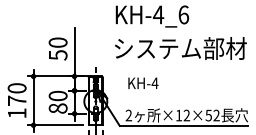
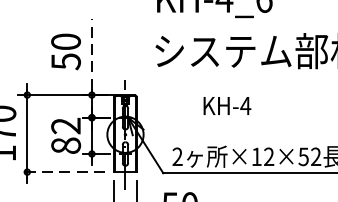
line: (74, 50) -> (91, 54), solid -> dashed
text: (143, 82) -> (227, 104), moved
text: (57, 95) -> (65, 125), 80 -> 82
line: (55, 125) -> (61, 172), solid -> dashed

